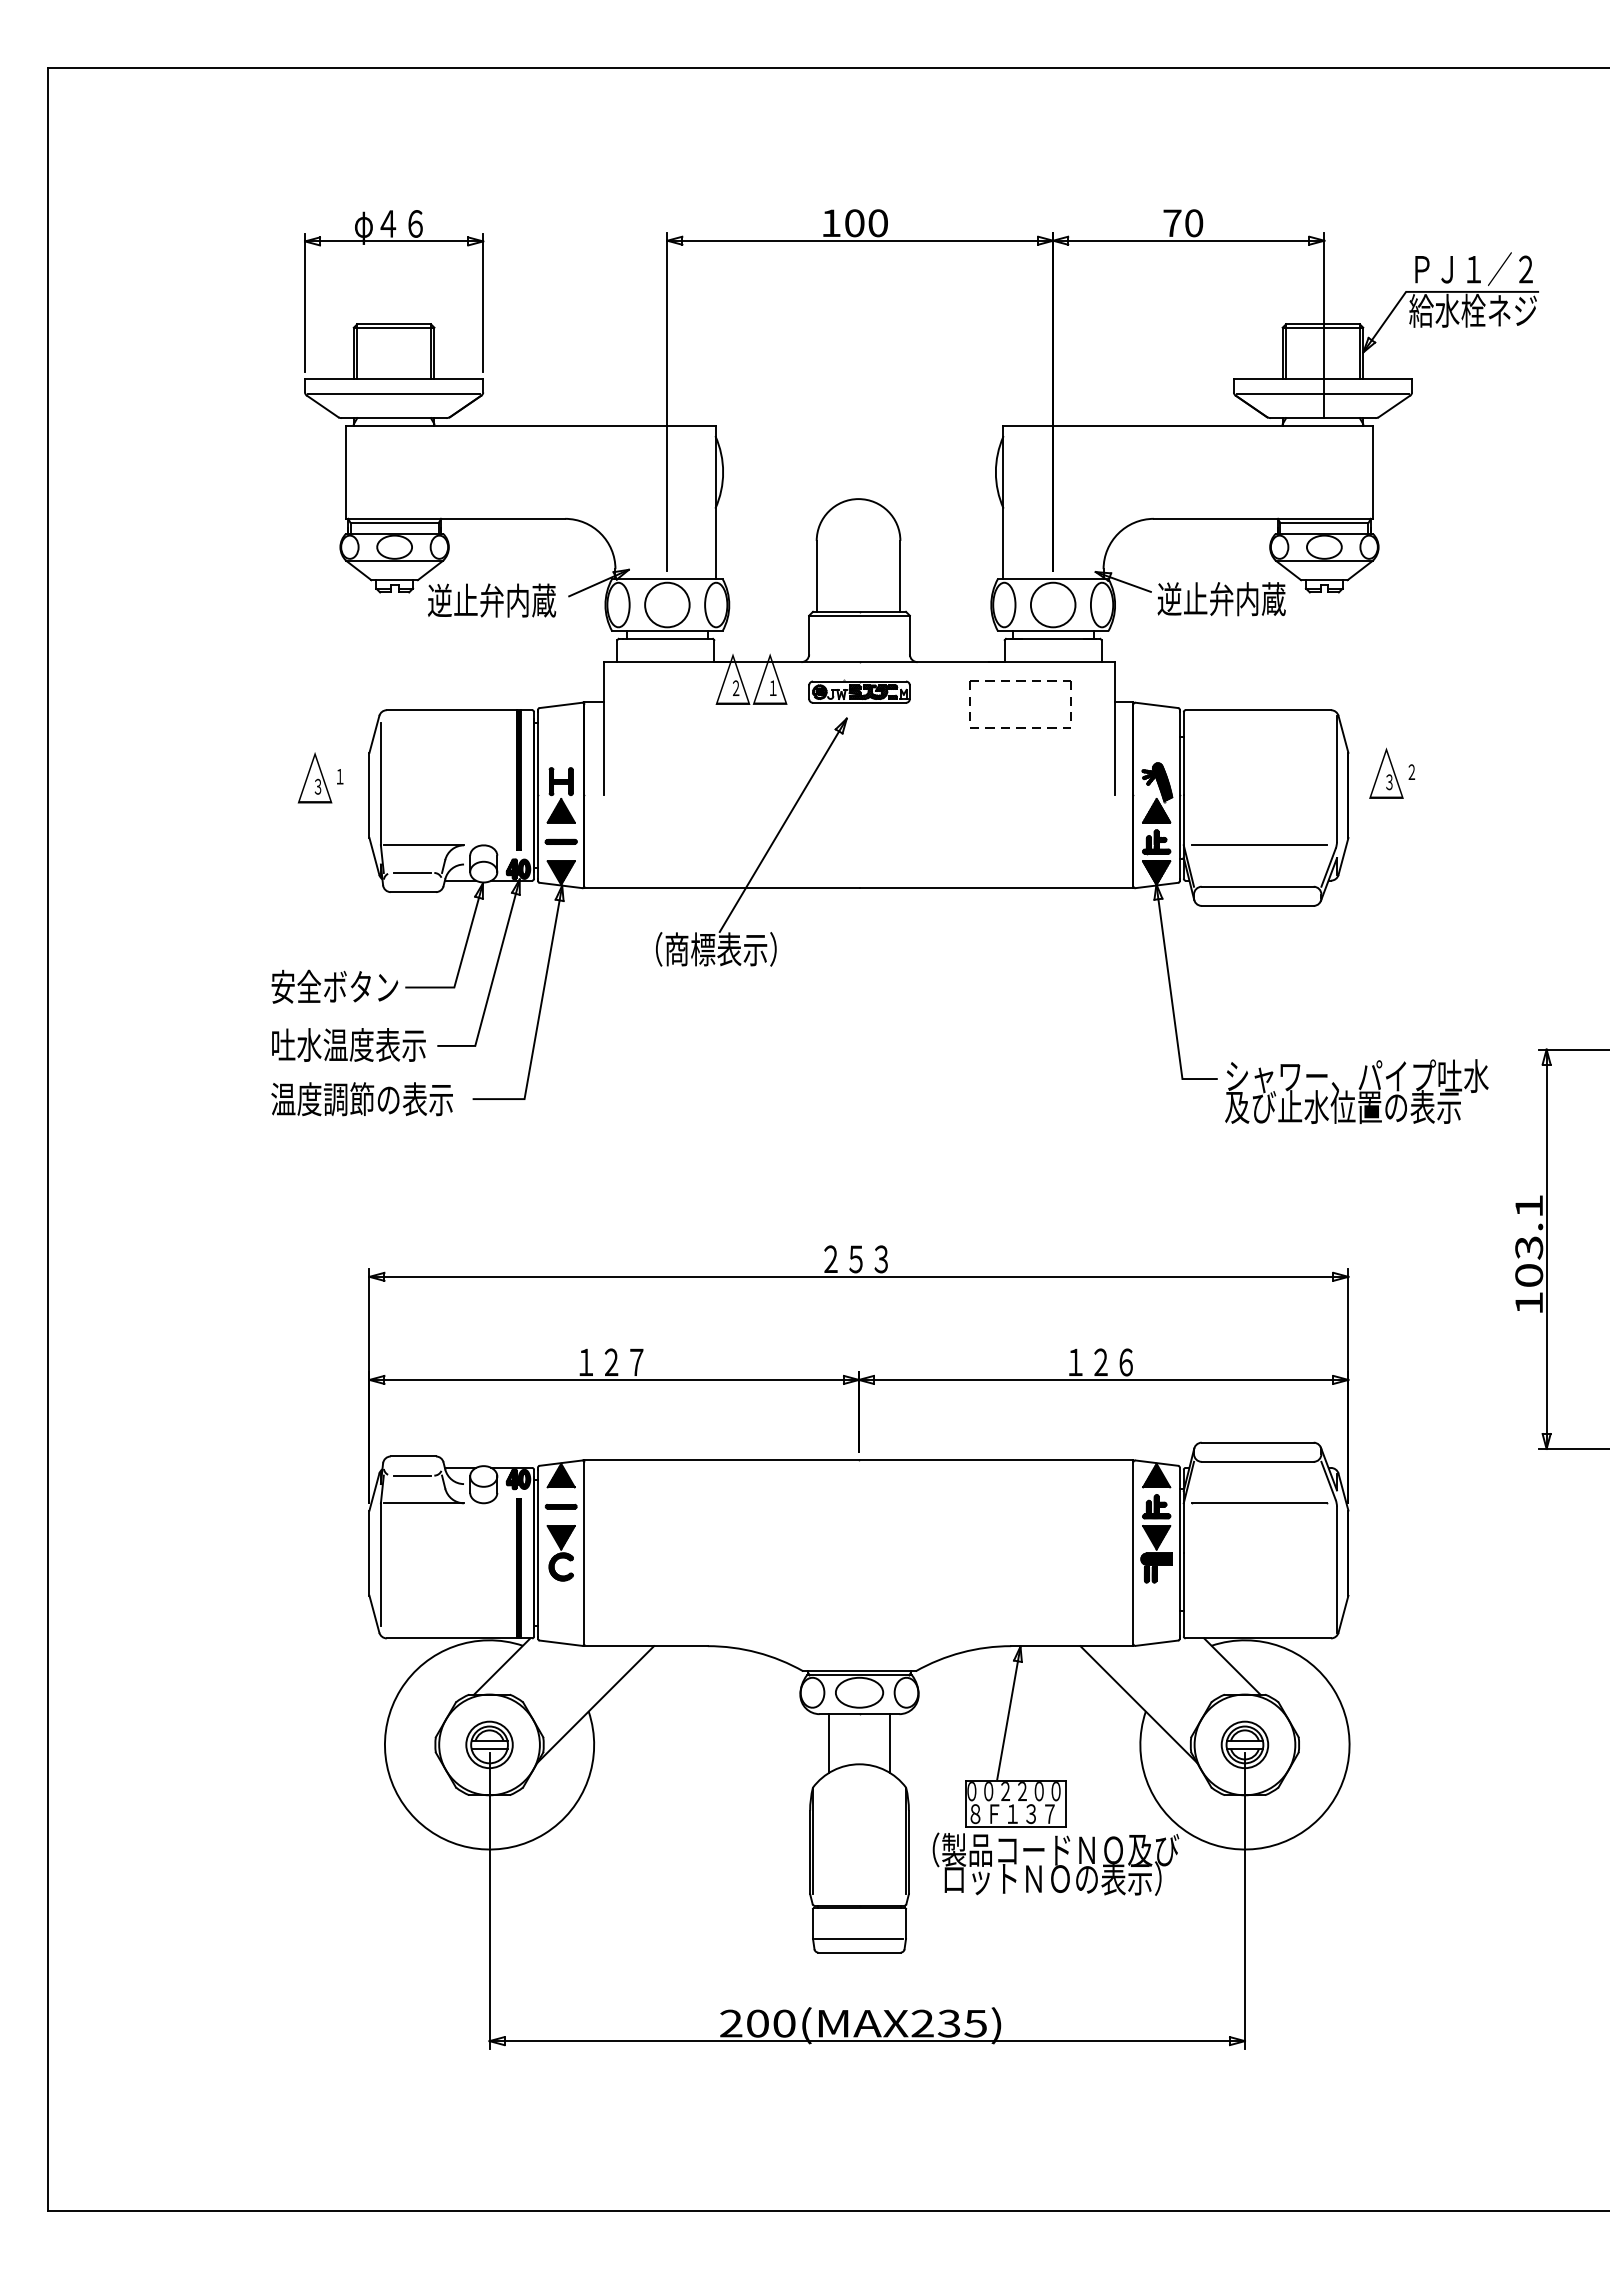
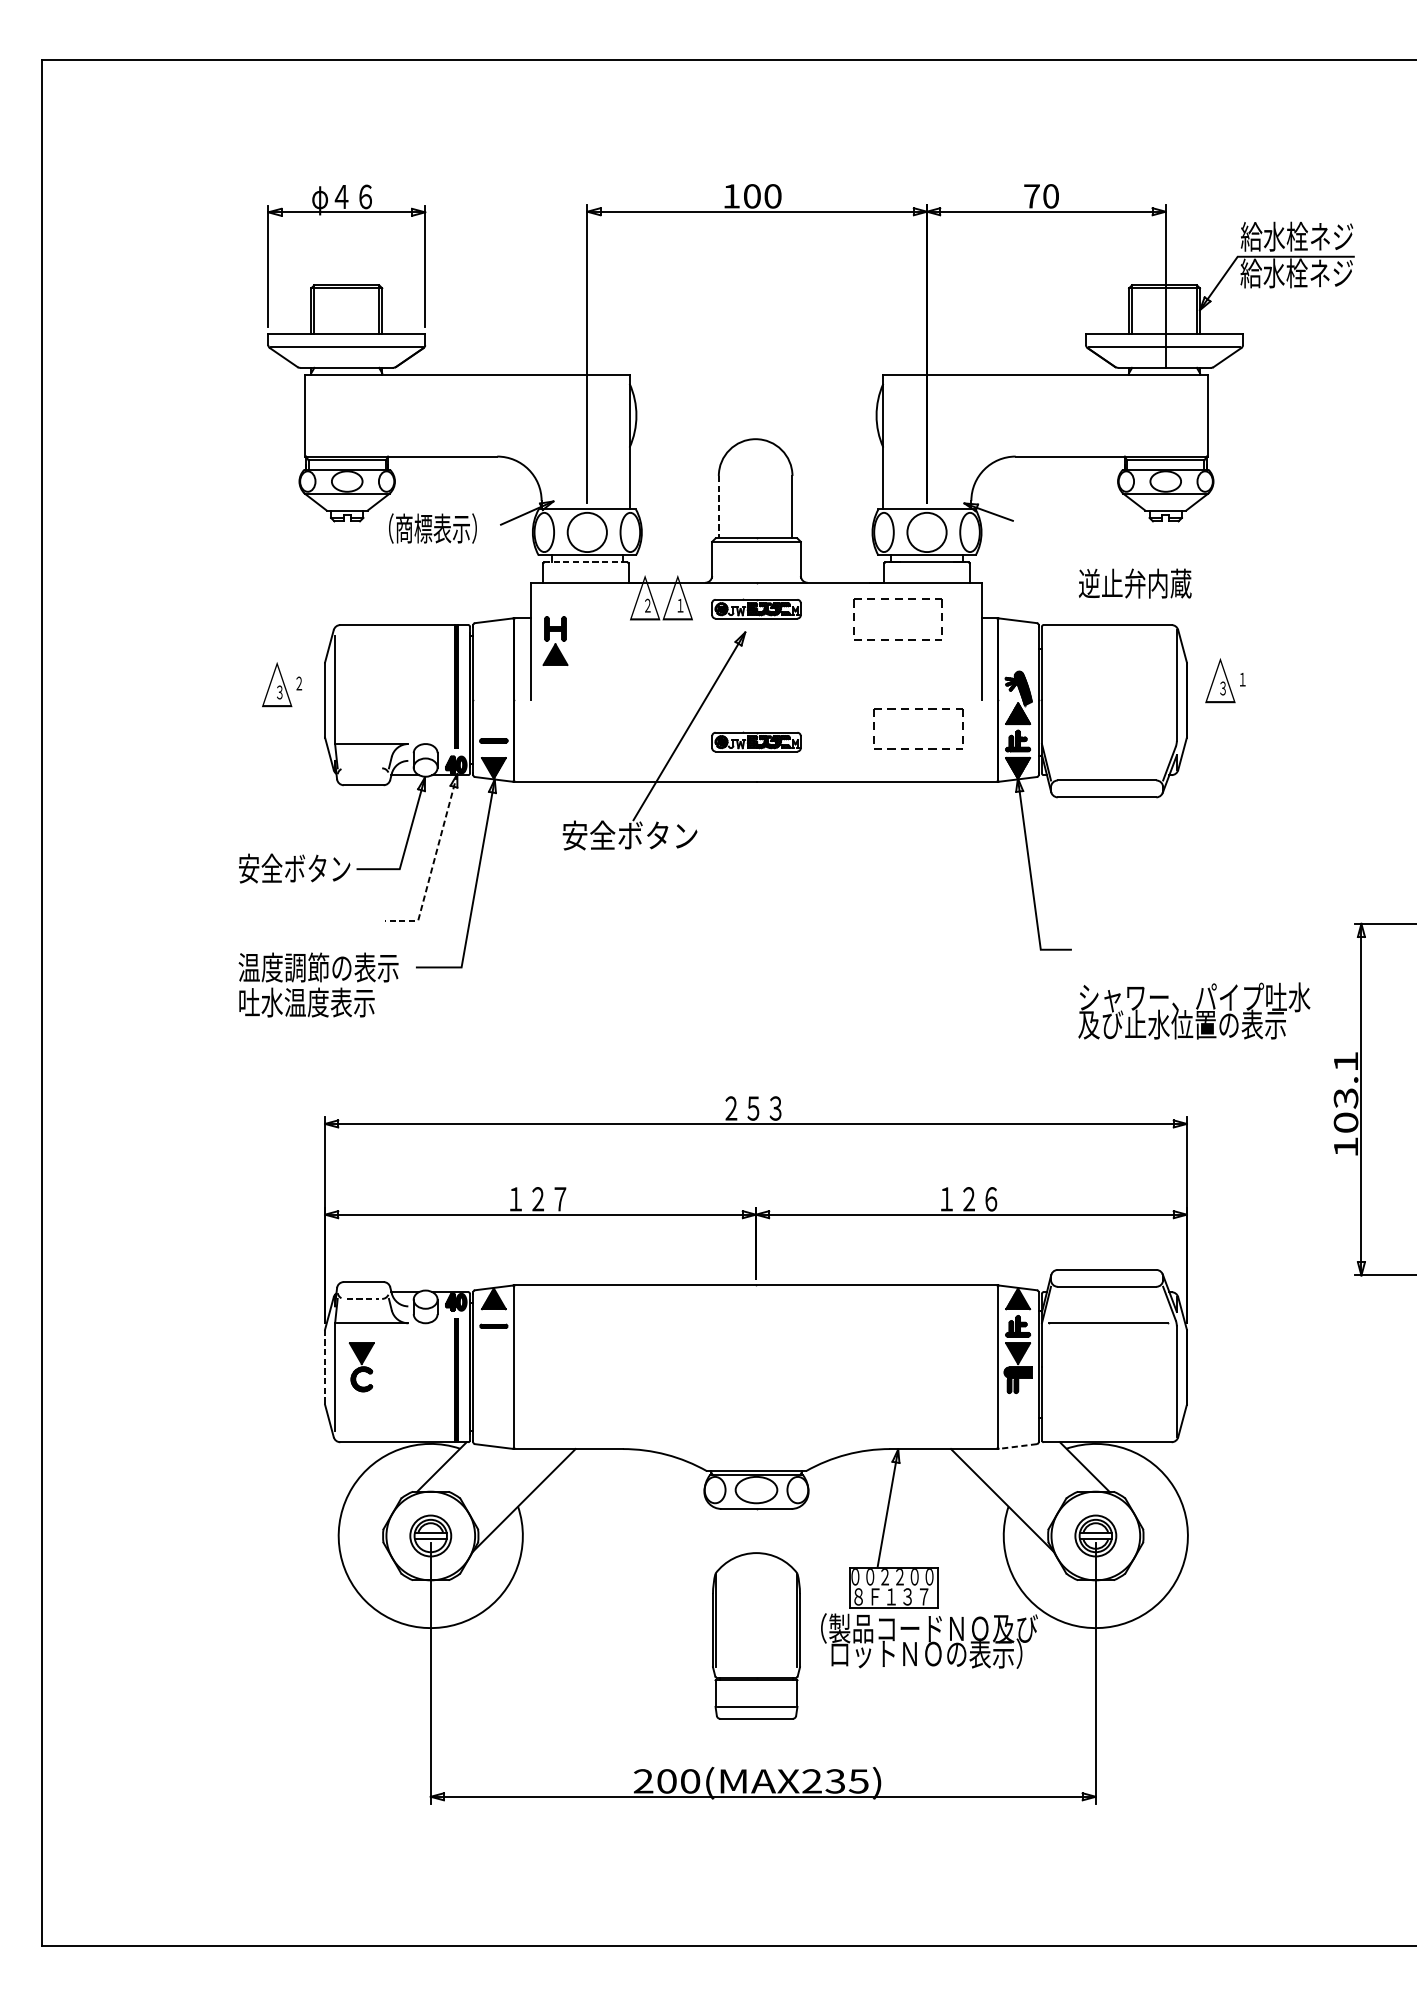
text: (1473, 269) -> (1297, 237), ＰＪ１／２ -> 給水栓ネジ
line: (816, 576) -> (718, 507), solid -> dashed
text: (1221, 599) -> (1135, 583), moved
text: (492, 600) -> (433, 528), 逆止弁内蔵 -> （商標表示）
line: (668, 638) -> (588, 561), solid -> dashed
text: (1411, 771) -> (1242, 679), ２ -> １
text: (339, 775) -> (298, 682), １ -> ２
part: (560, 795) -> (554, 641), moved
part: (1043, 805) -> (918, 708), added
part: (859, 842) -> (756, 741), added
line: (1258, 845) -> (1107, 744), removed
line: (412, 872) -> (362, 767), removed
text: (715, 949) -> (629, 835), （商標表示） -> 安全ボタン
line: (492, 981) -> (433, 863), solid -> dashed
text: (348, 1044) -> (306, 1002), moved
text: (1356, 1091) -> (1194, 1010), moved
line: (412, 1475) -> (362, 1298), solid -> dashed
line: (369, 1553) -> (325, 1367), solid -> dashed
part: (560, 1553) -> (361, 1367), moved
line: (1156, 1643) -> (1017, 1446), solid -> dashed
line: (828, 1743) -> (729, 1534), removed
line: (890, 1743) -> (783, 1534), removed

